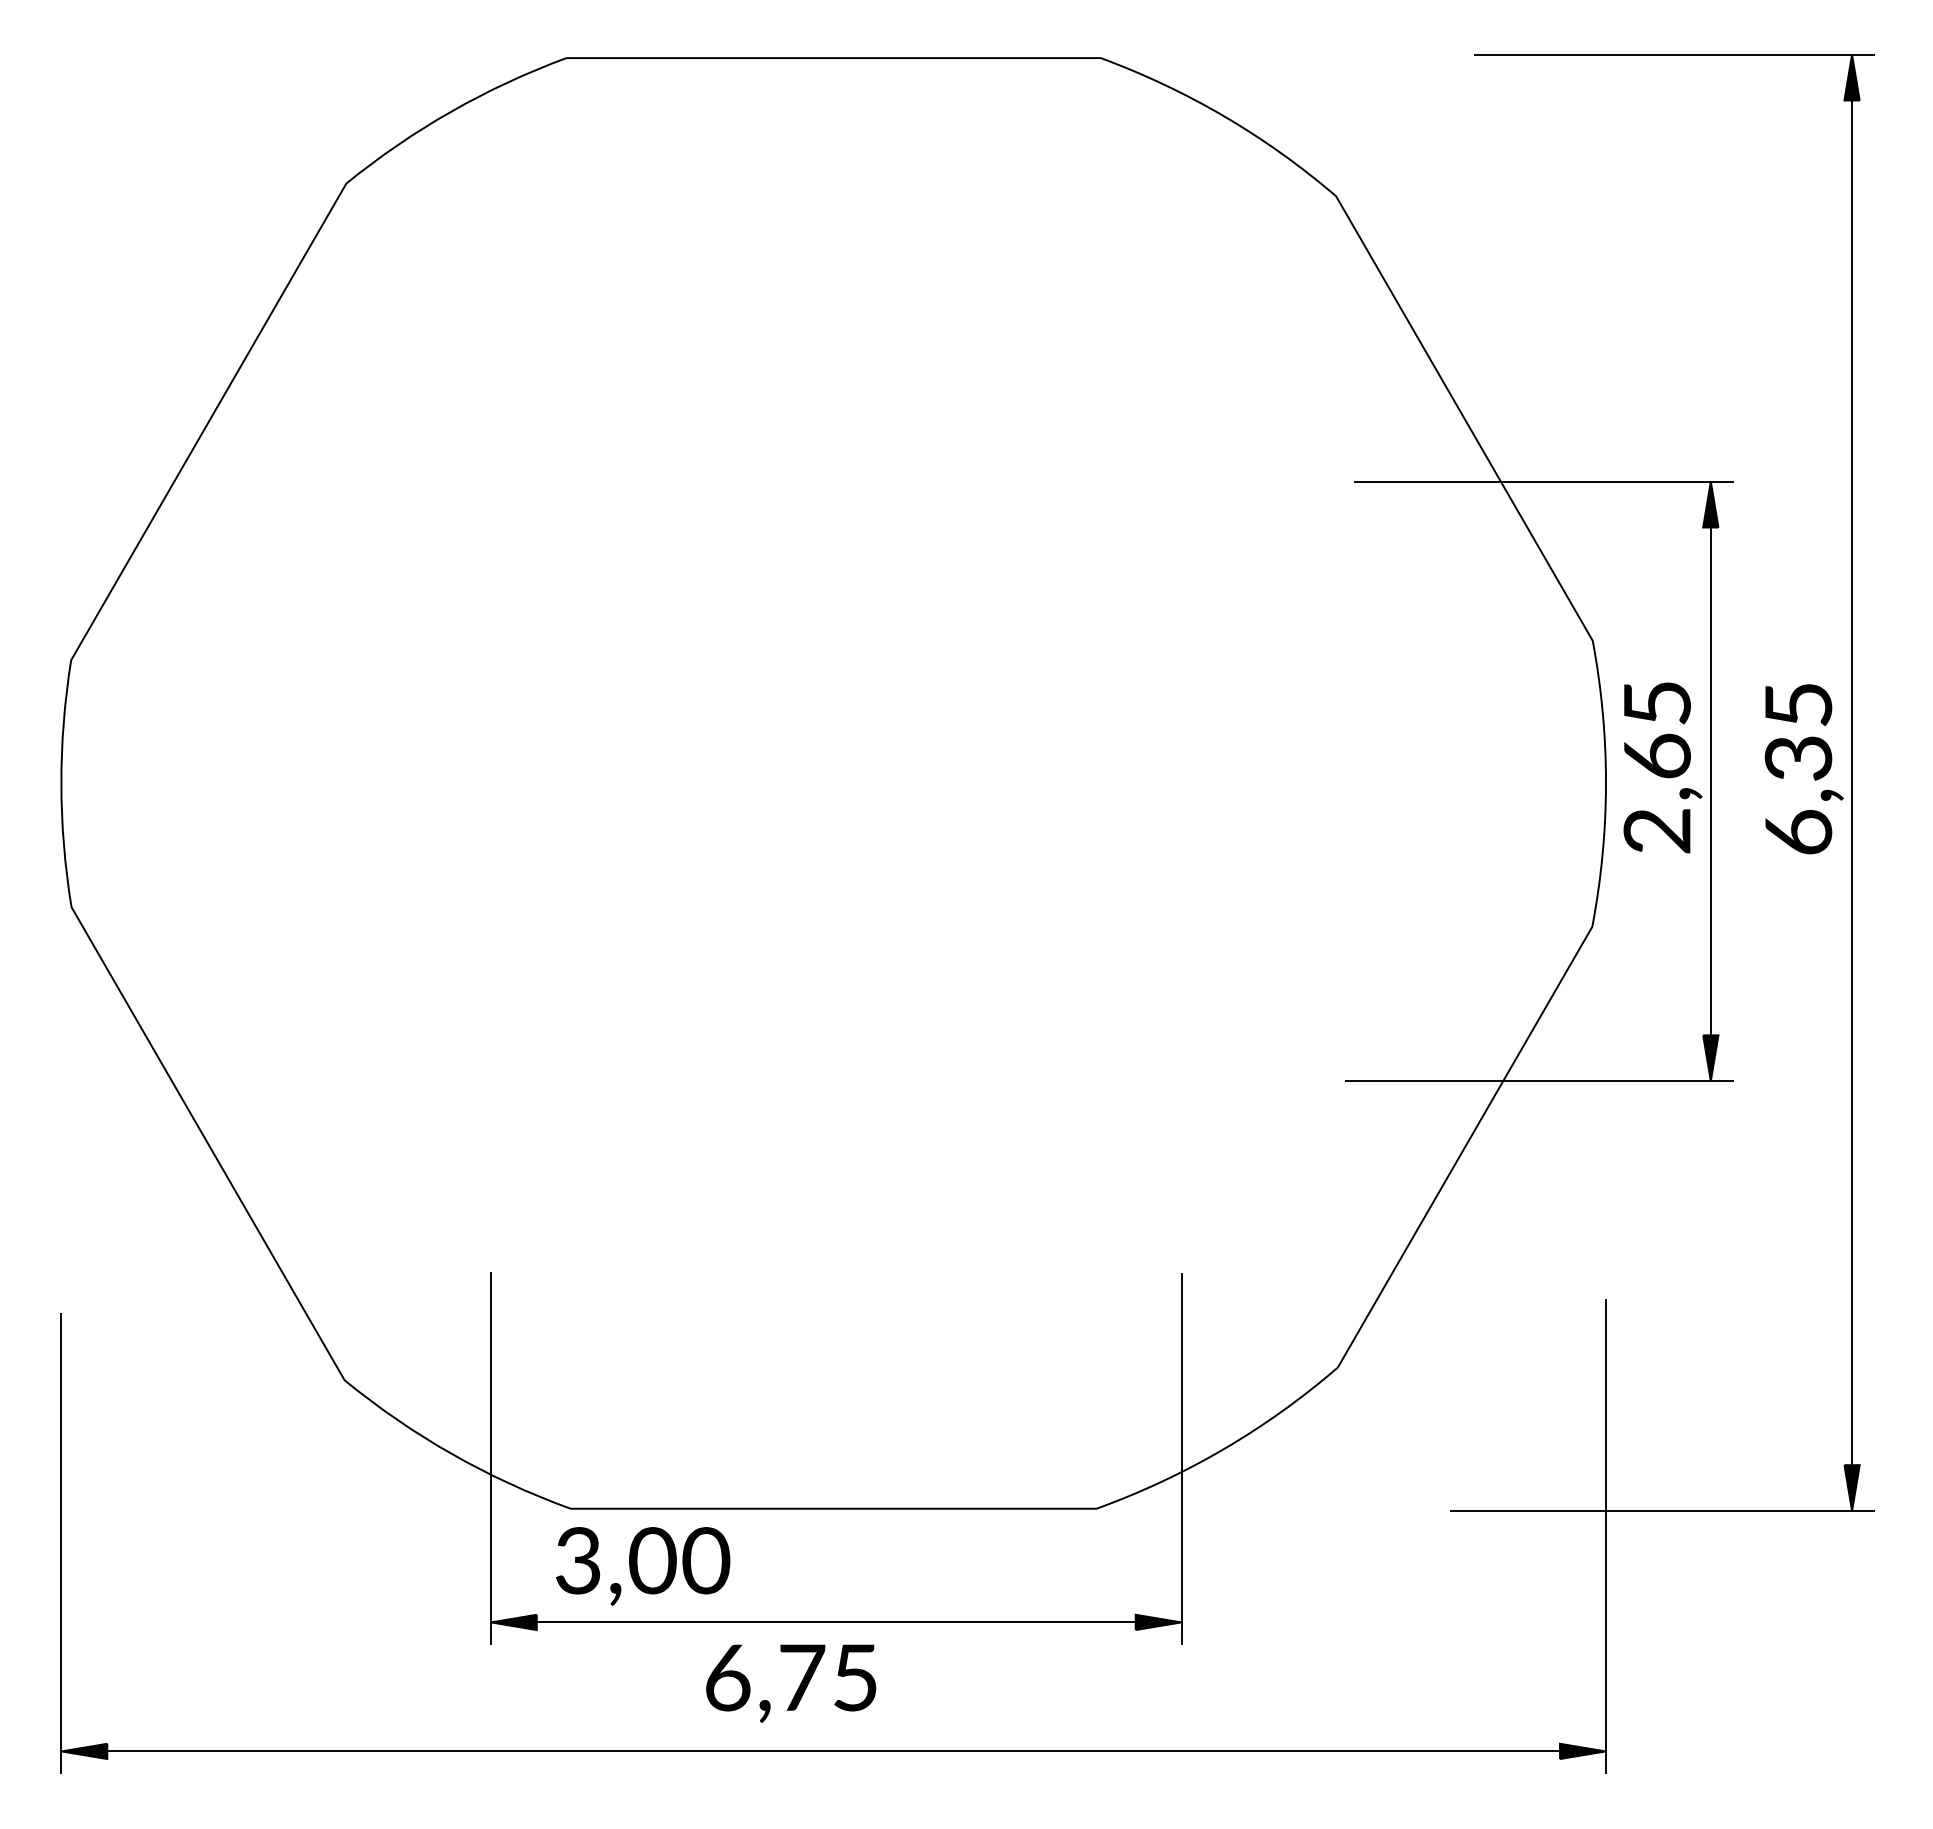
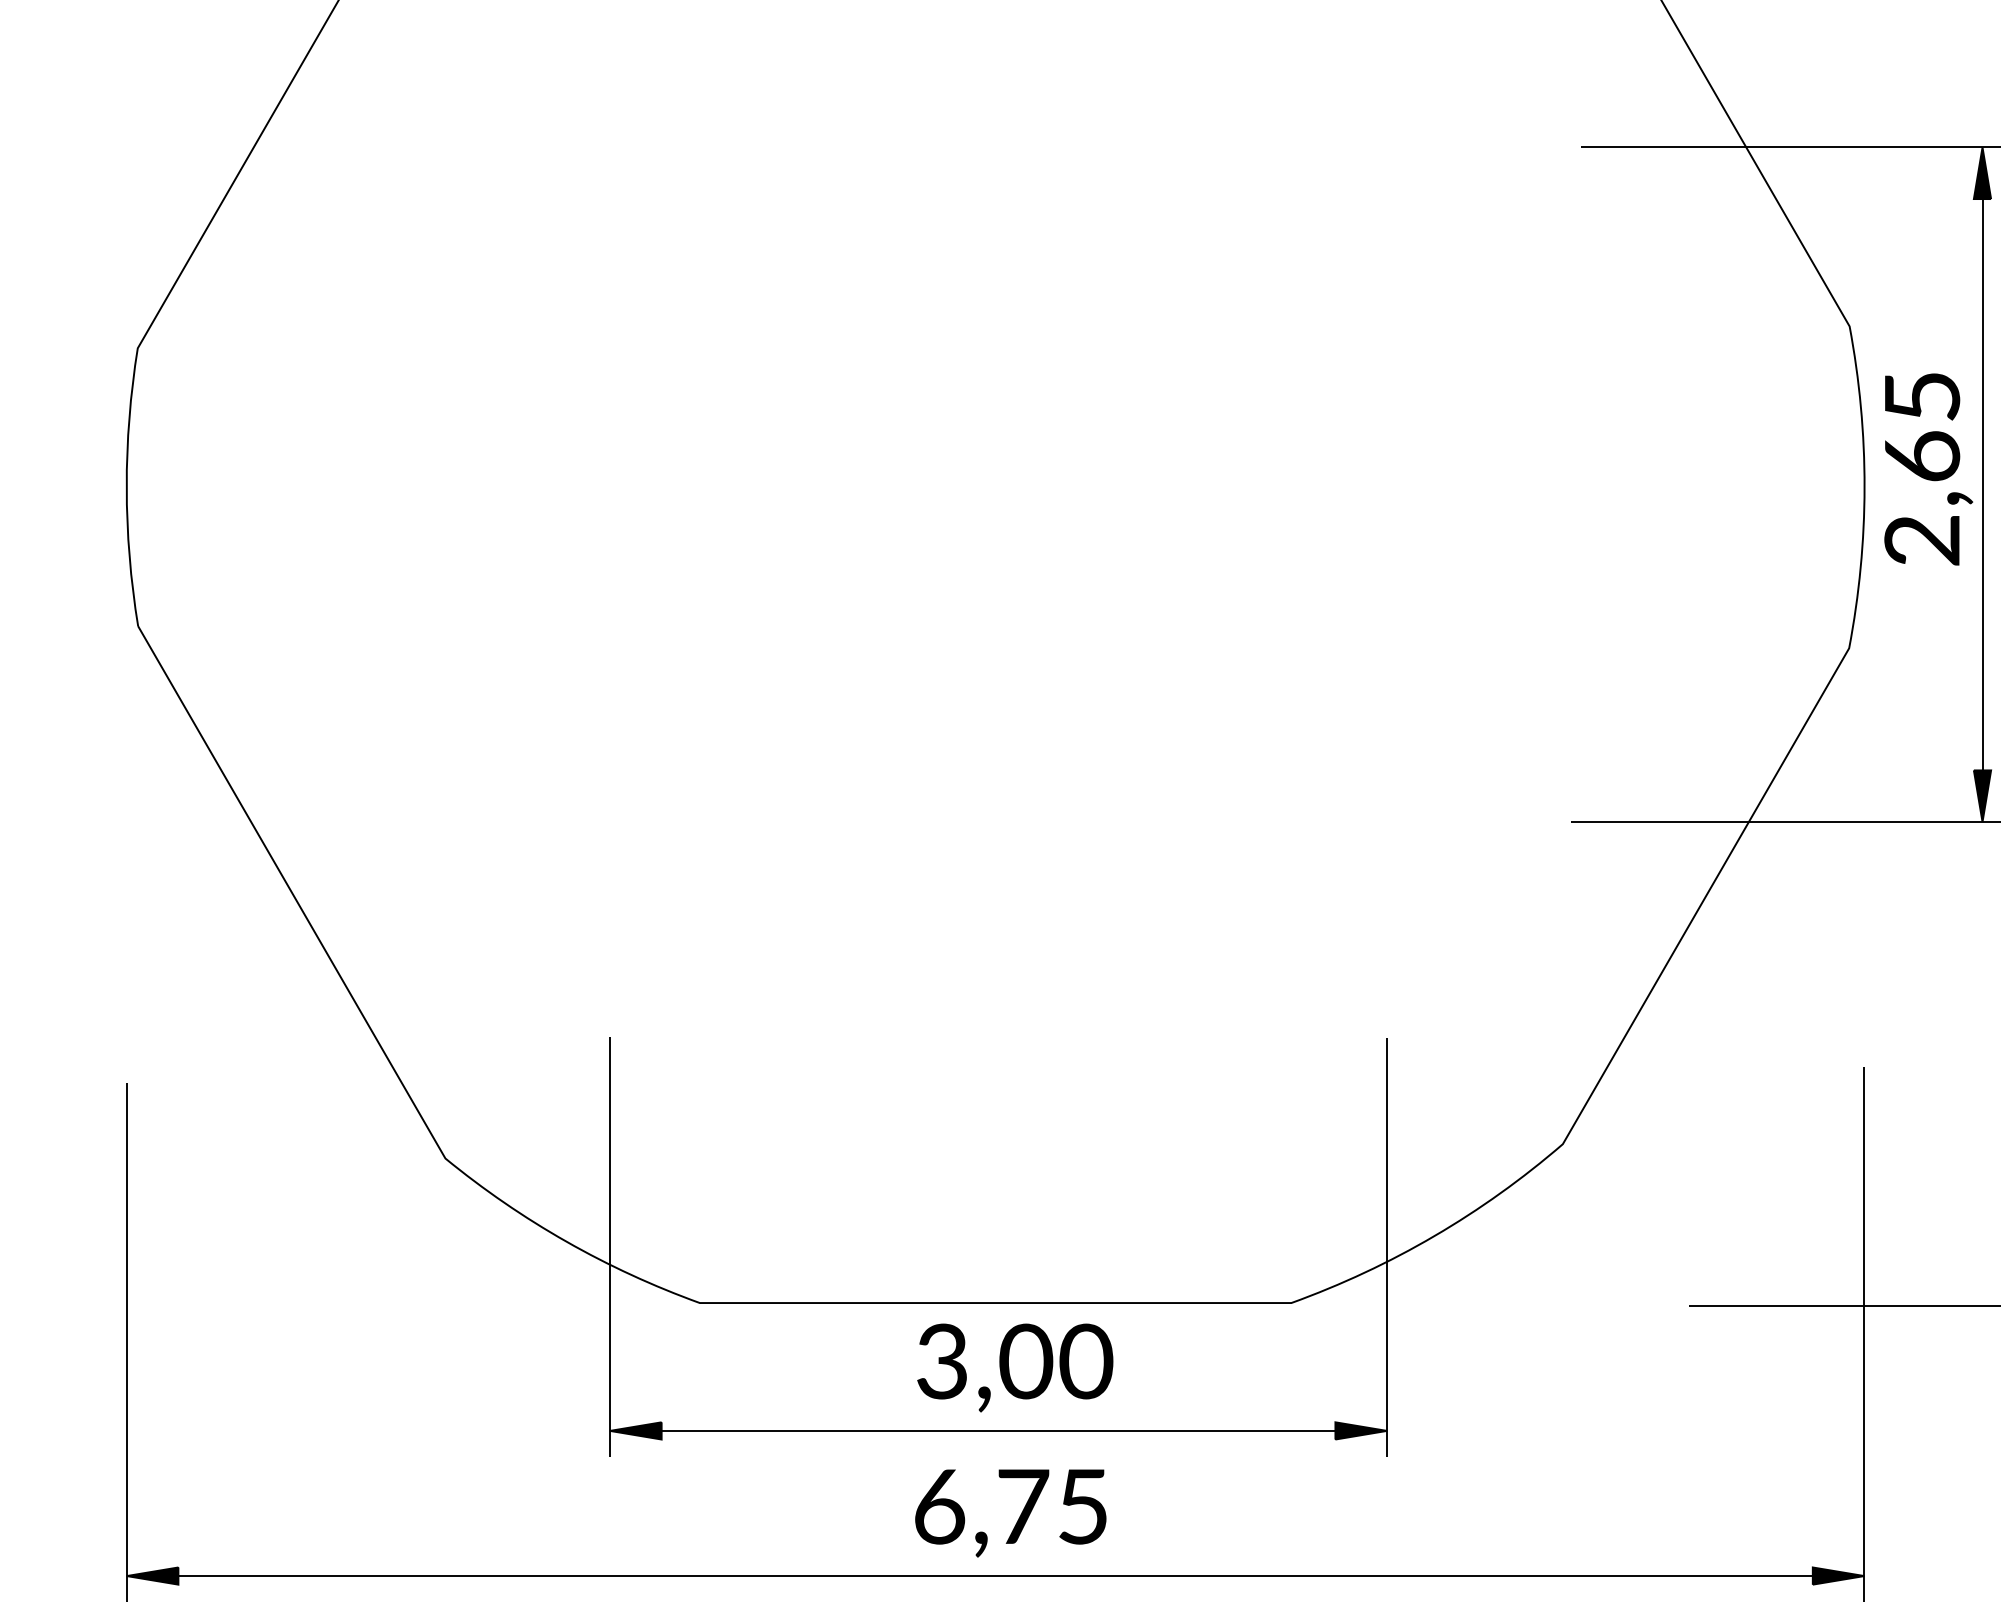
text: (643, 1566) -> (1015, 1368), moved
text: (791, 1683) -> (1011, 1513), moved

